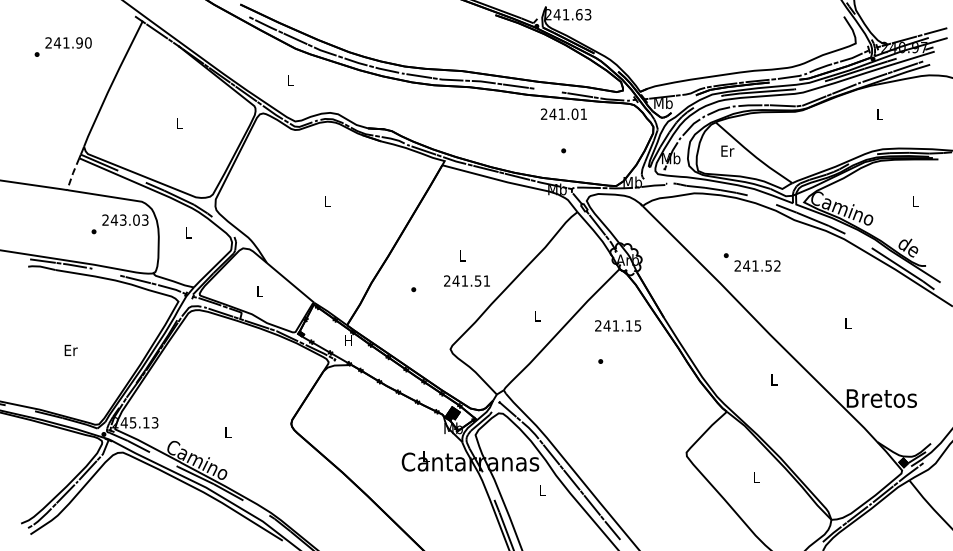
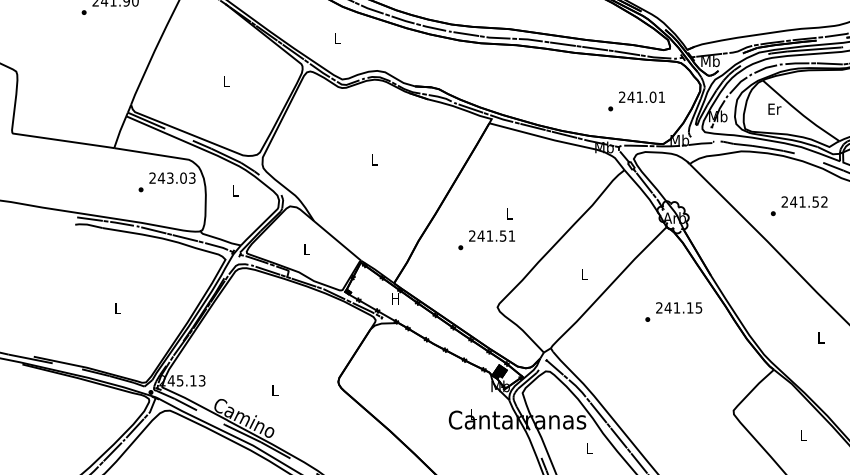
line: (548, 90) -> (595, 48), added
text: (563, 113) -> (641, 96), moved
line: (72, 173) -> (119, 131), dashed -> solid
text: (757, 265) -> (804, 201), moved
line: (106, 272) -> (153, 230), added
text: (466, 280) -> (491, 235), moved
text: (618, 325) -> (679, 307), moved
text: (70, 349) -> (117, 307), Er -> L

